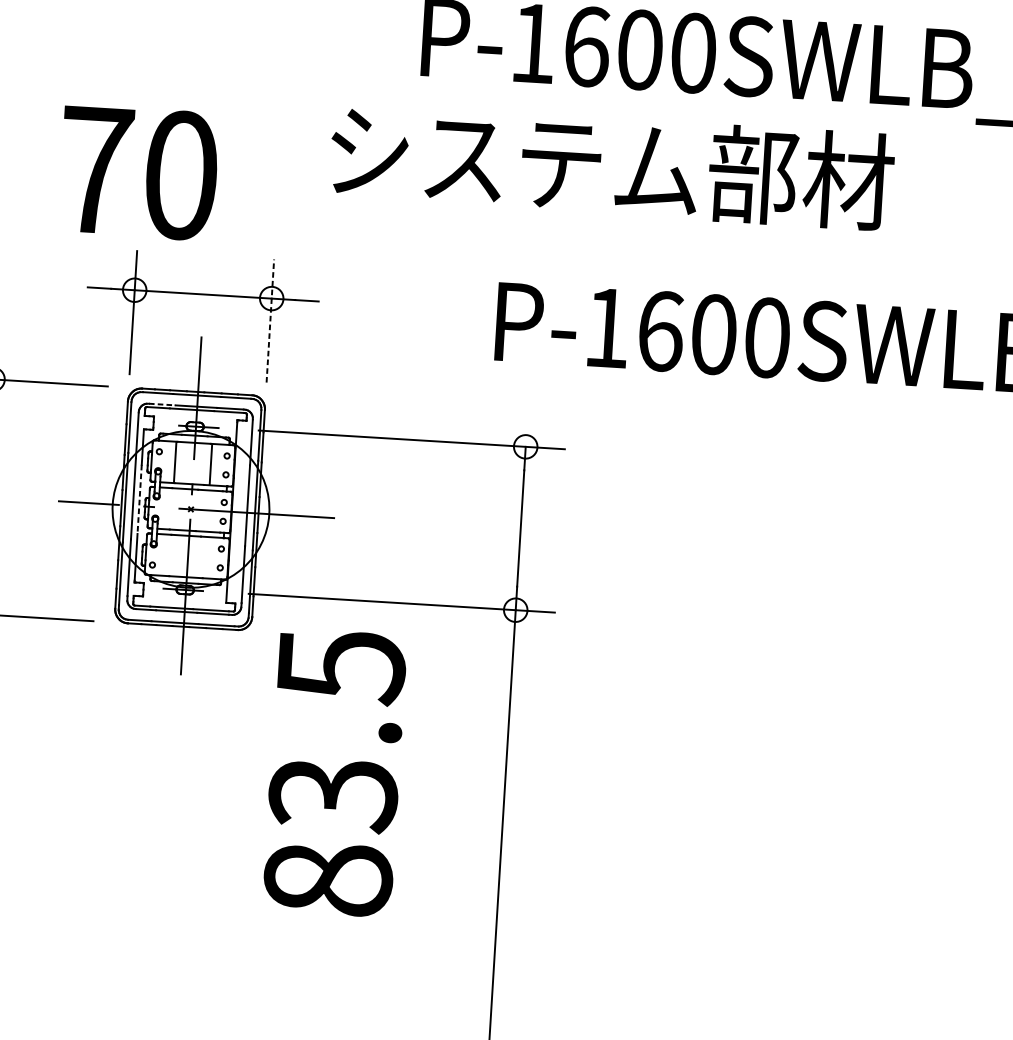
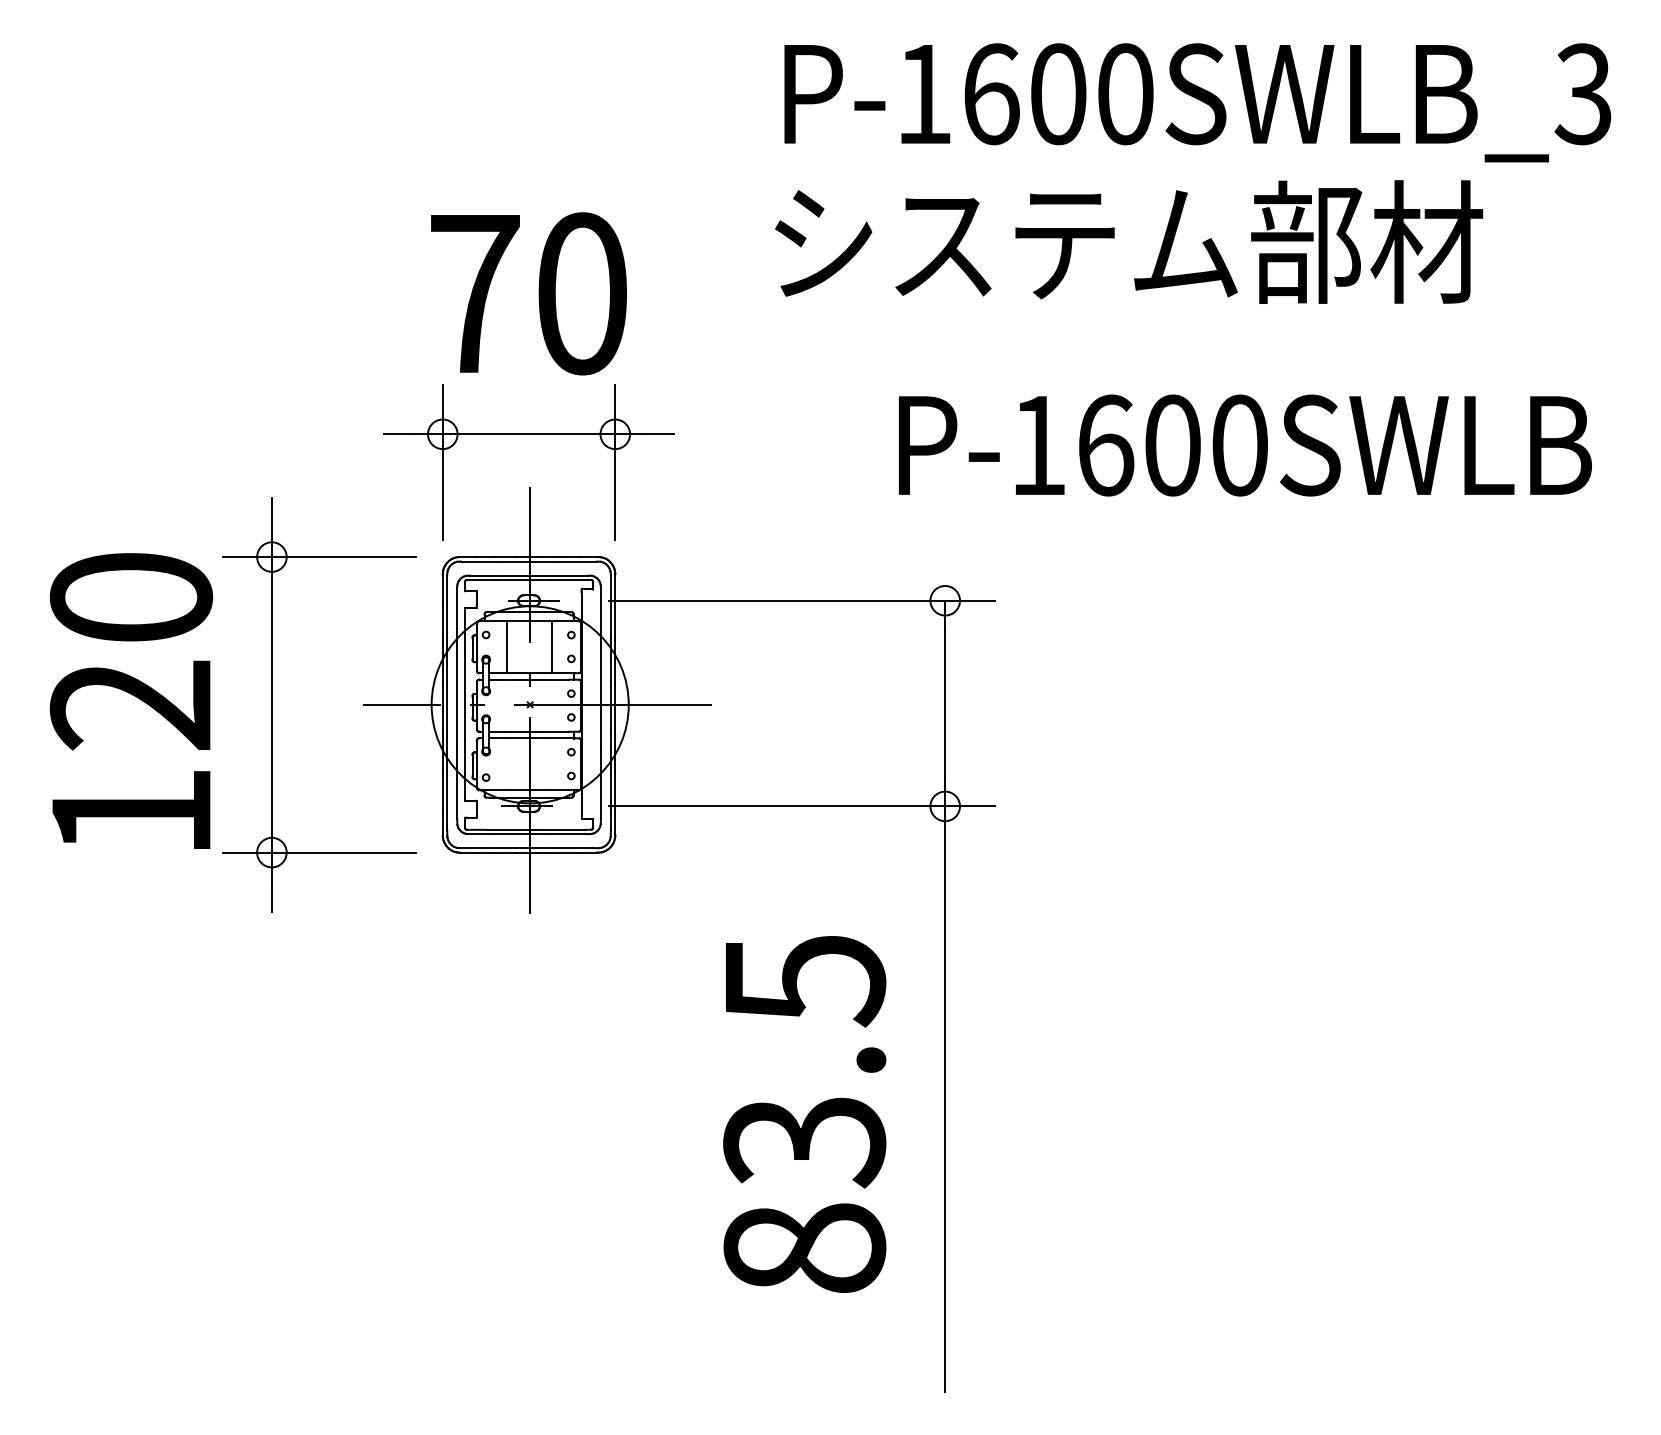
text: (611, 165) -> (1128, 241), moved
text: (138, 172) -> (528, 293), moved
line: (270, 321) -> (615, 462), dashed -> solid
line: (162, 404) -> (486, 575), dashed -> solid
line: (140, 499) -> (465, 696), dashed -> solid
text: (334, 773) -> (804, 1114), moved

